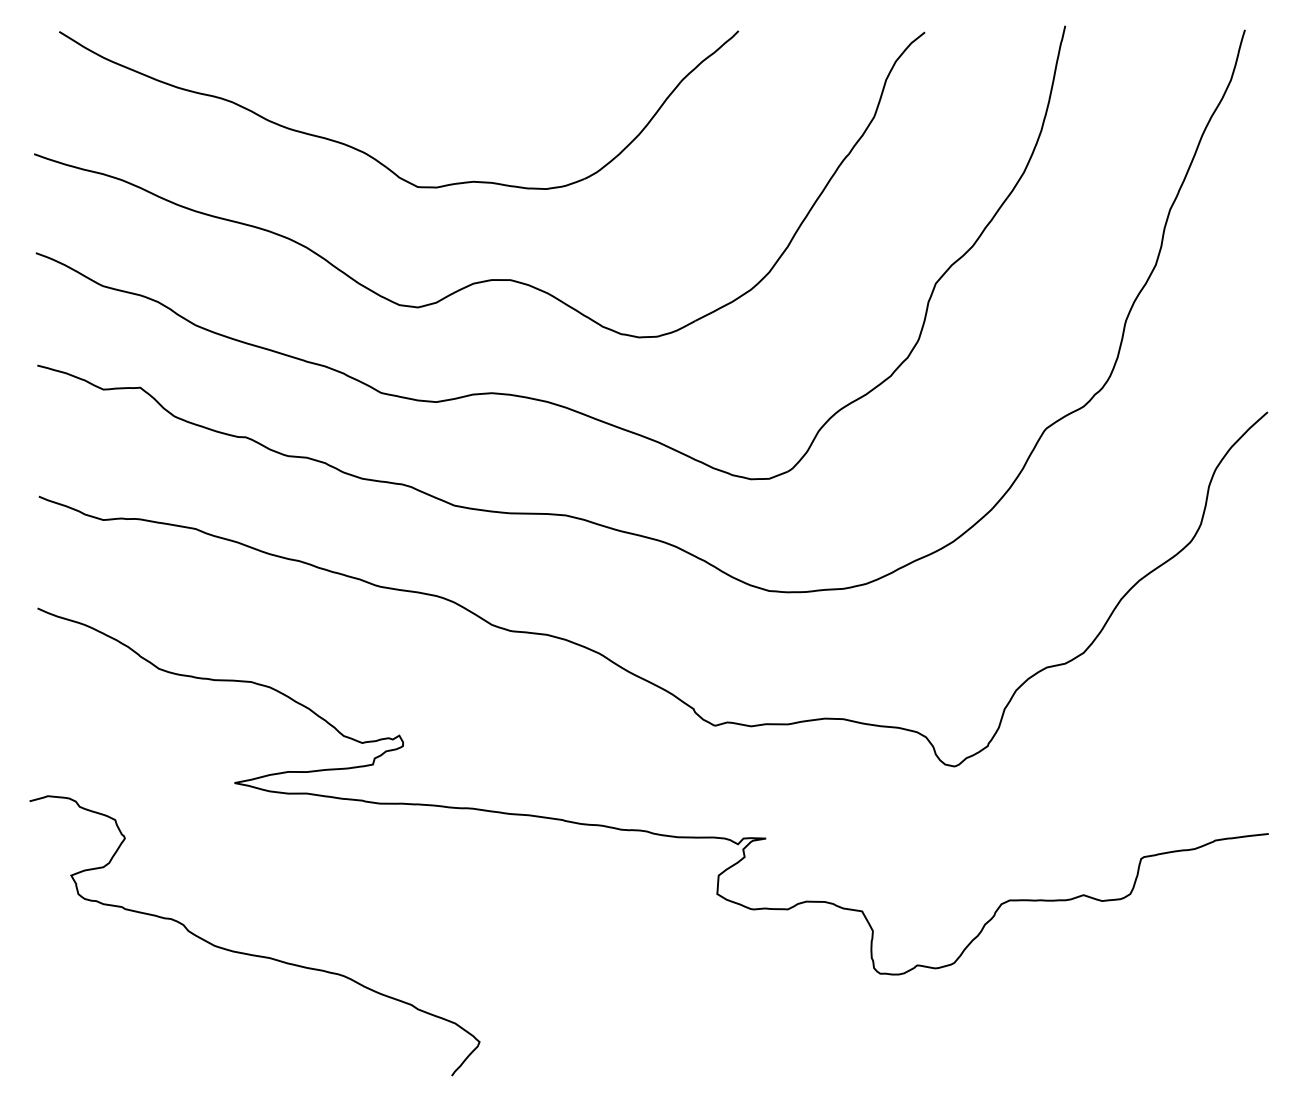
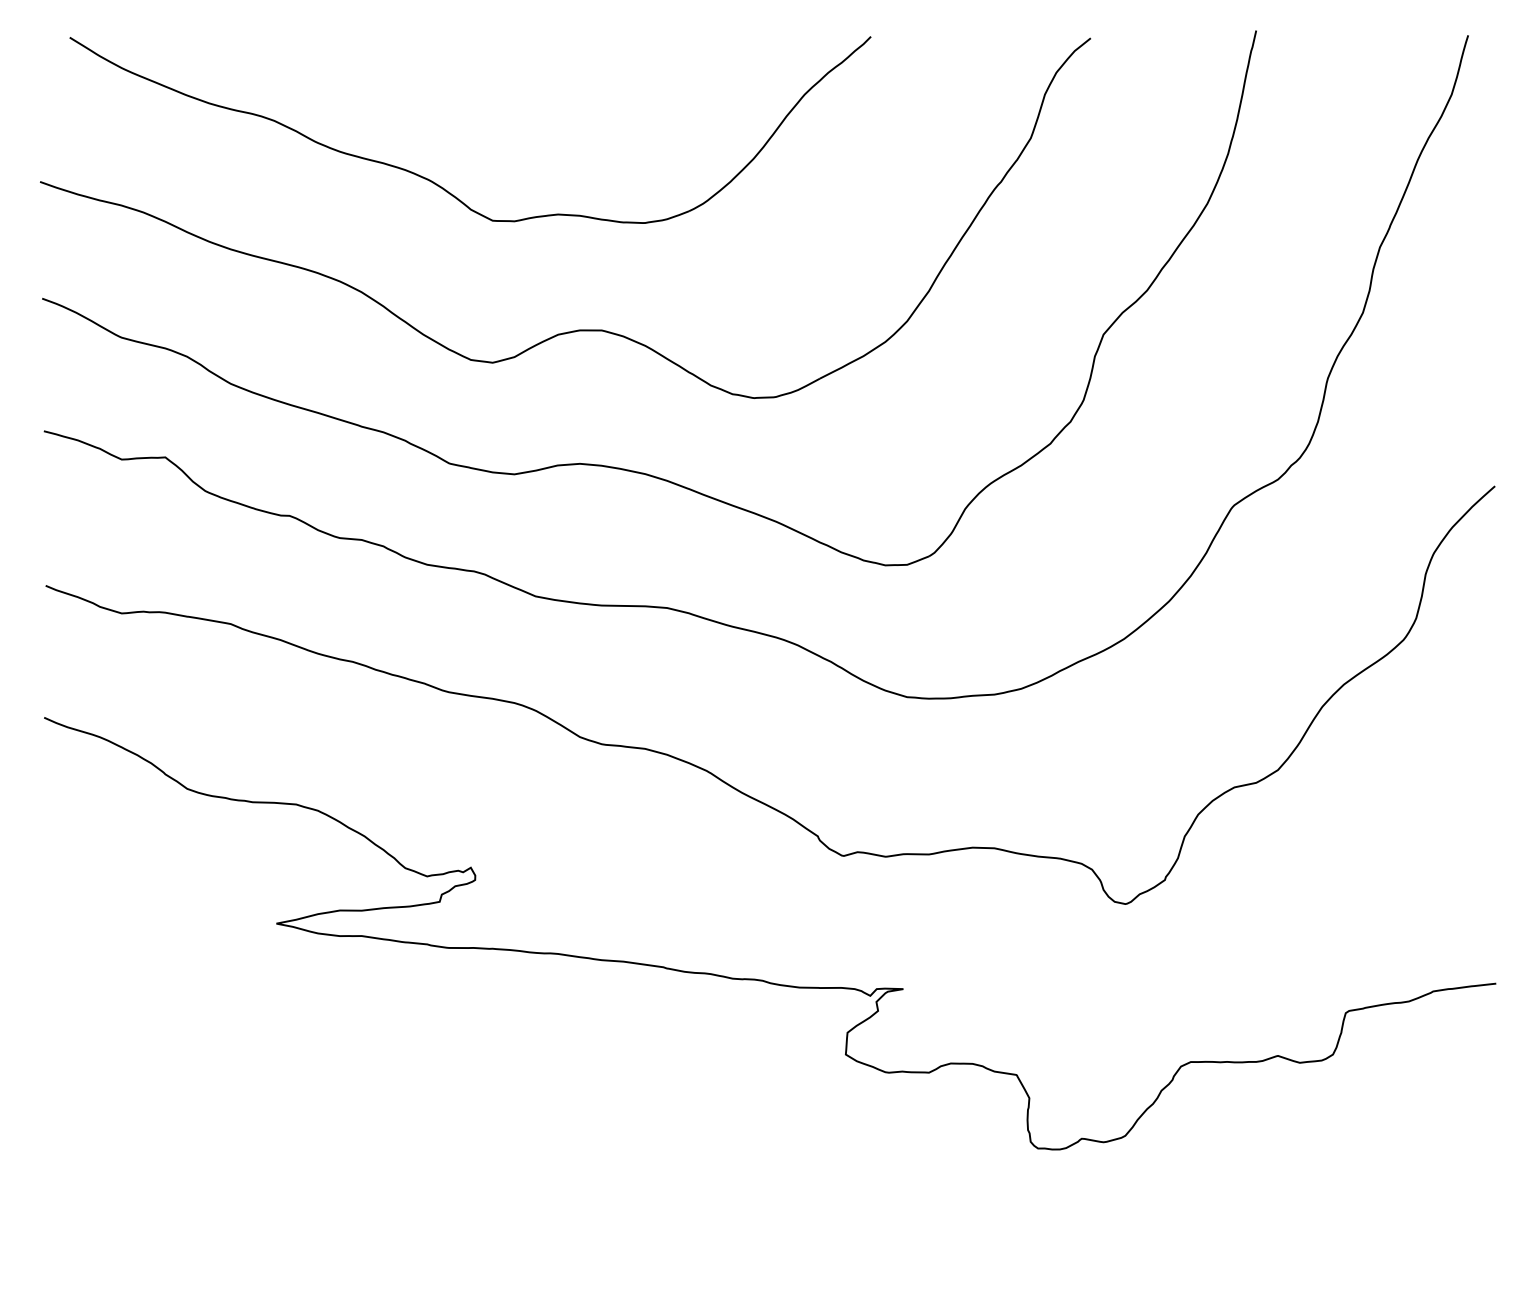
curve: (250, 953) -> (295, 1124), removed

